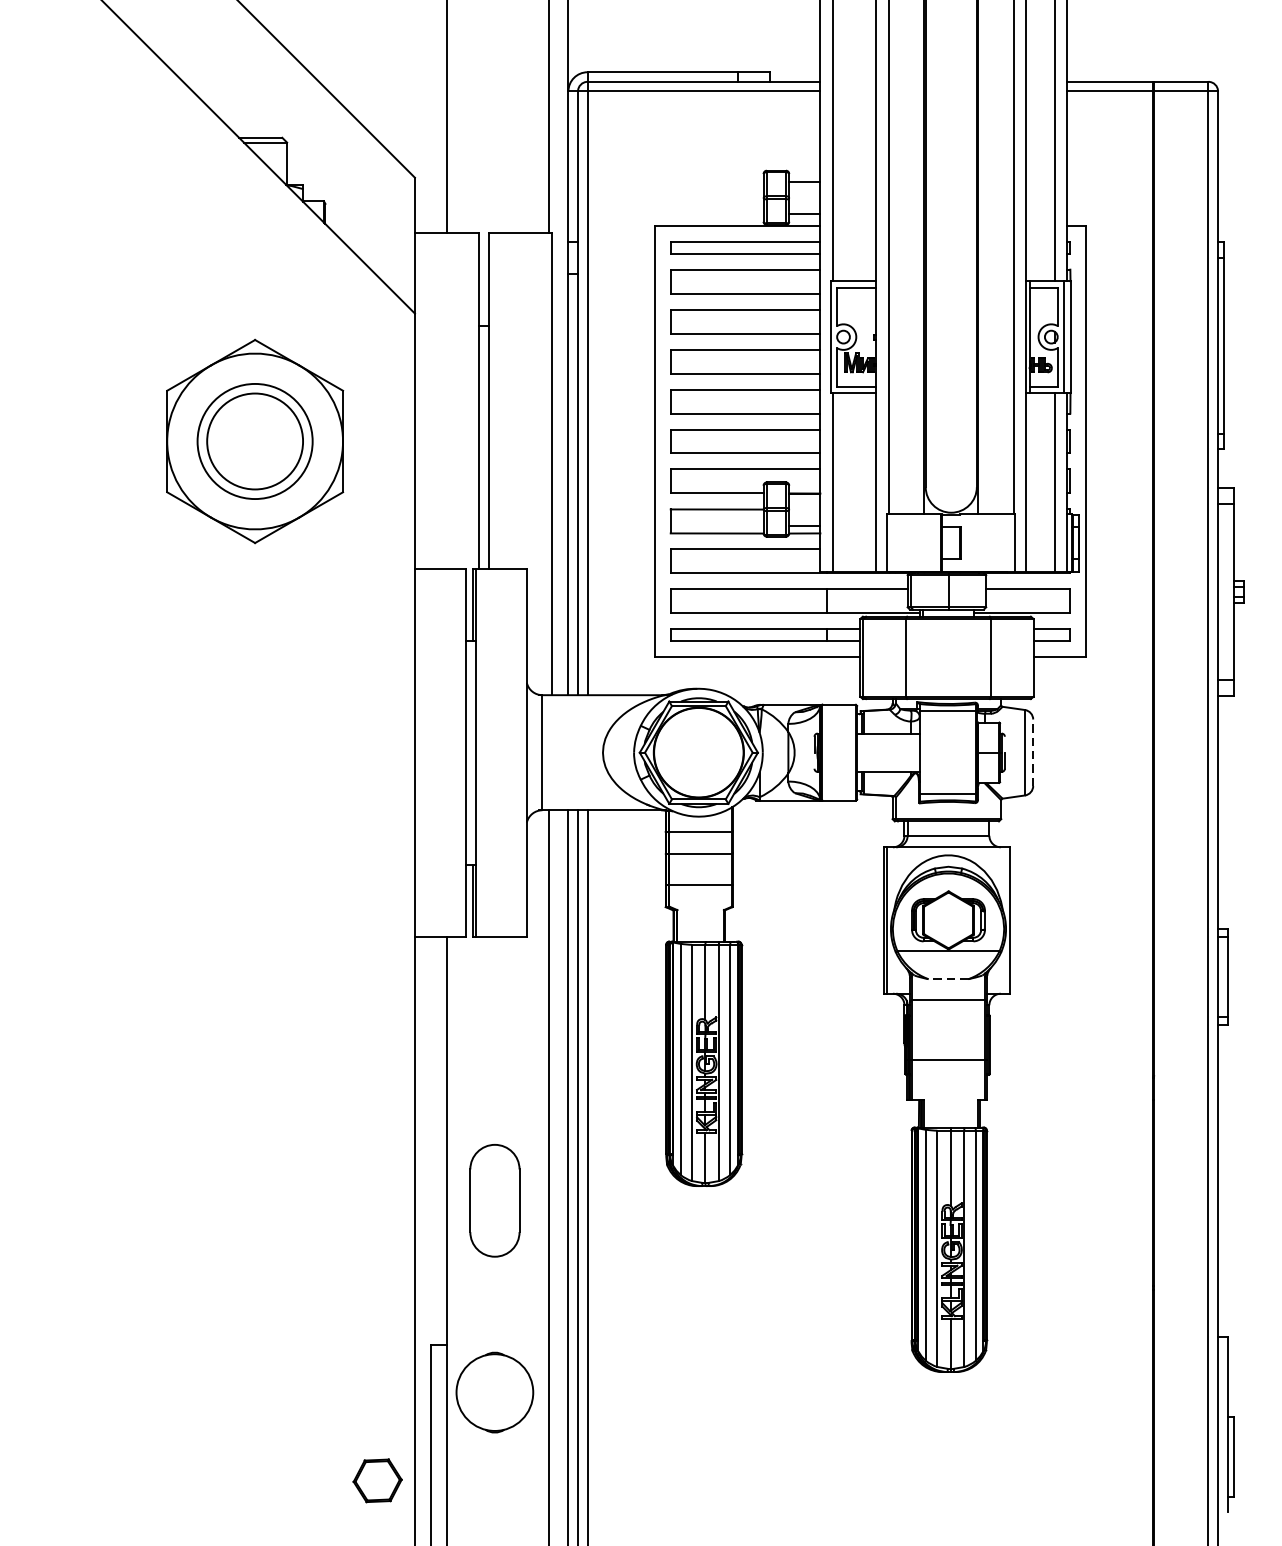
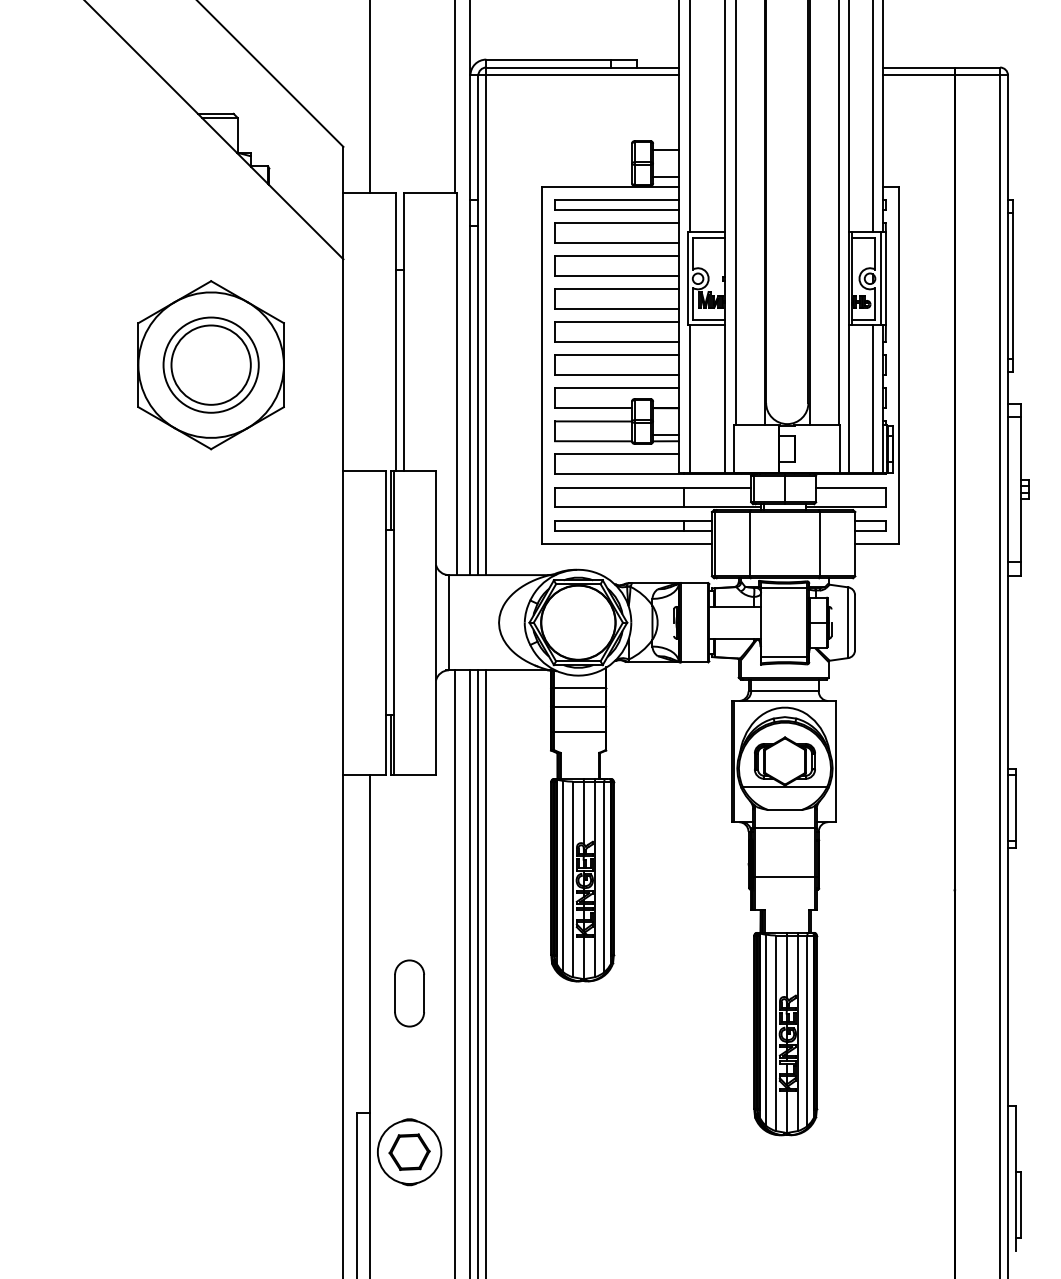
line: (1033, 752) -> (855, 622), dashed -> solid
line: (947, 979) -> (784, 810), dashed -> solid
part: (494, 1200) -> (409, 993), size x0.71
part: (377, 1479) -> (409, 1151), moved

